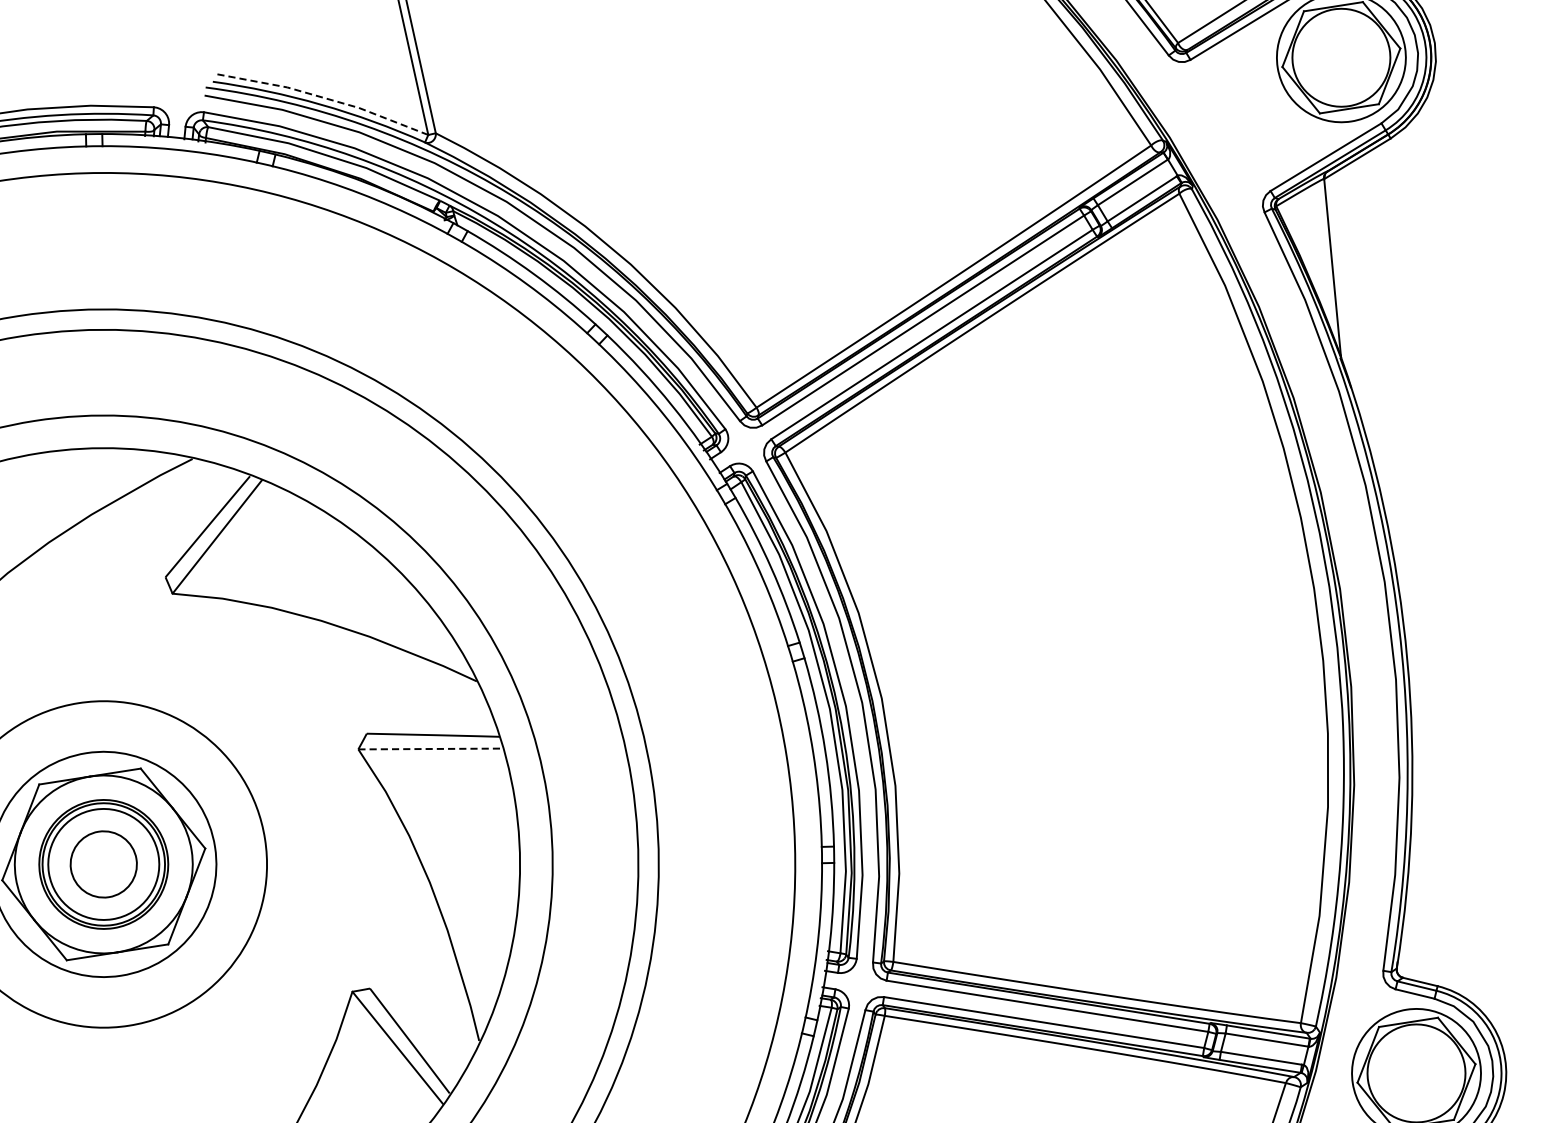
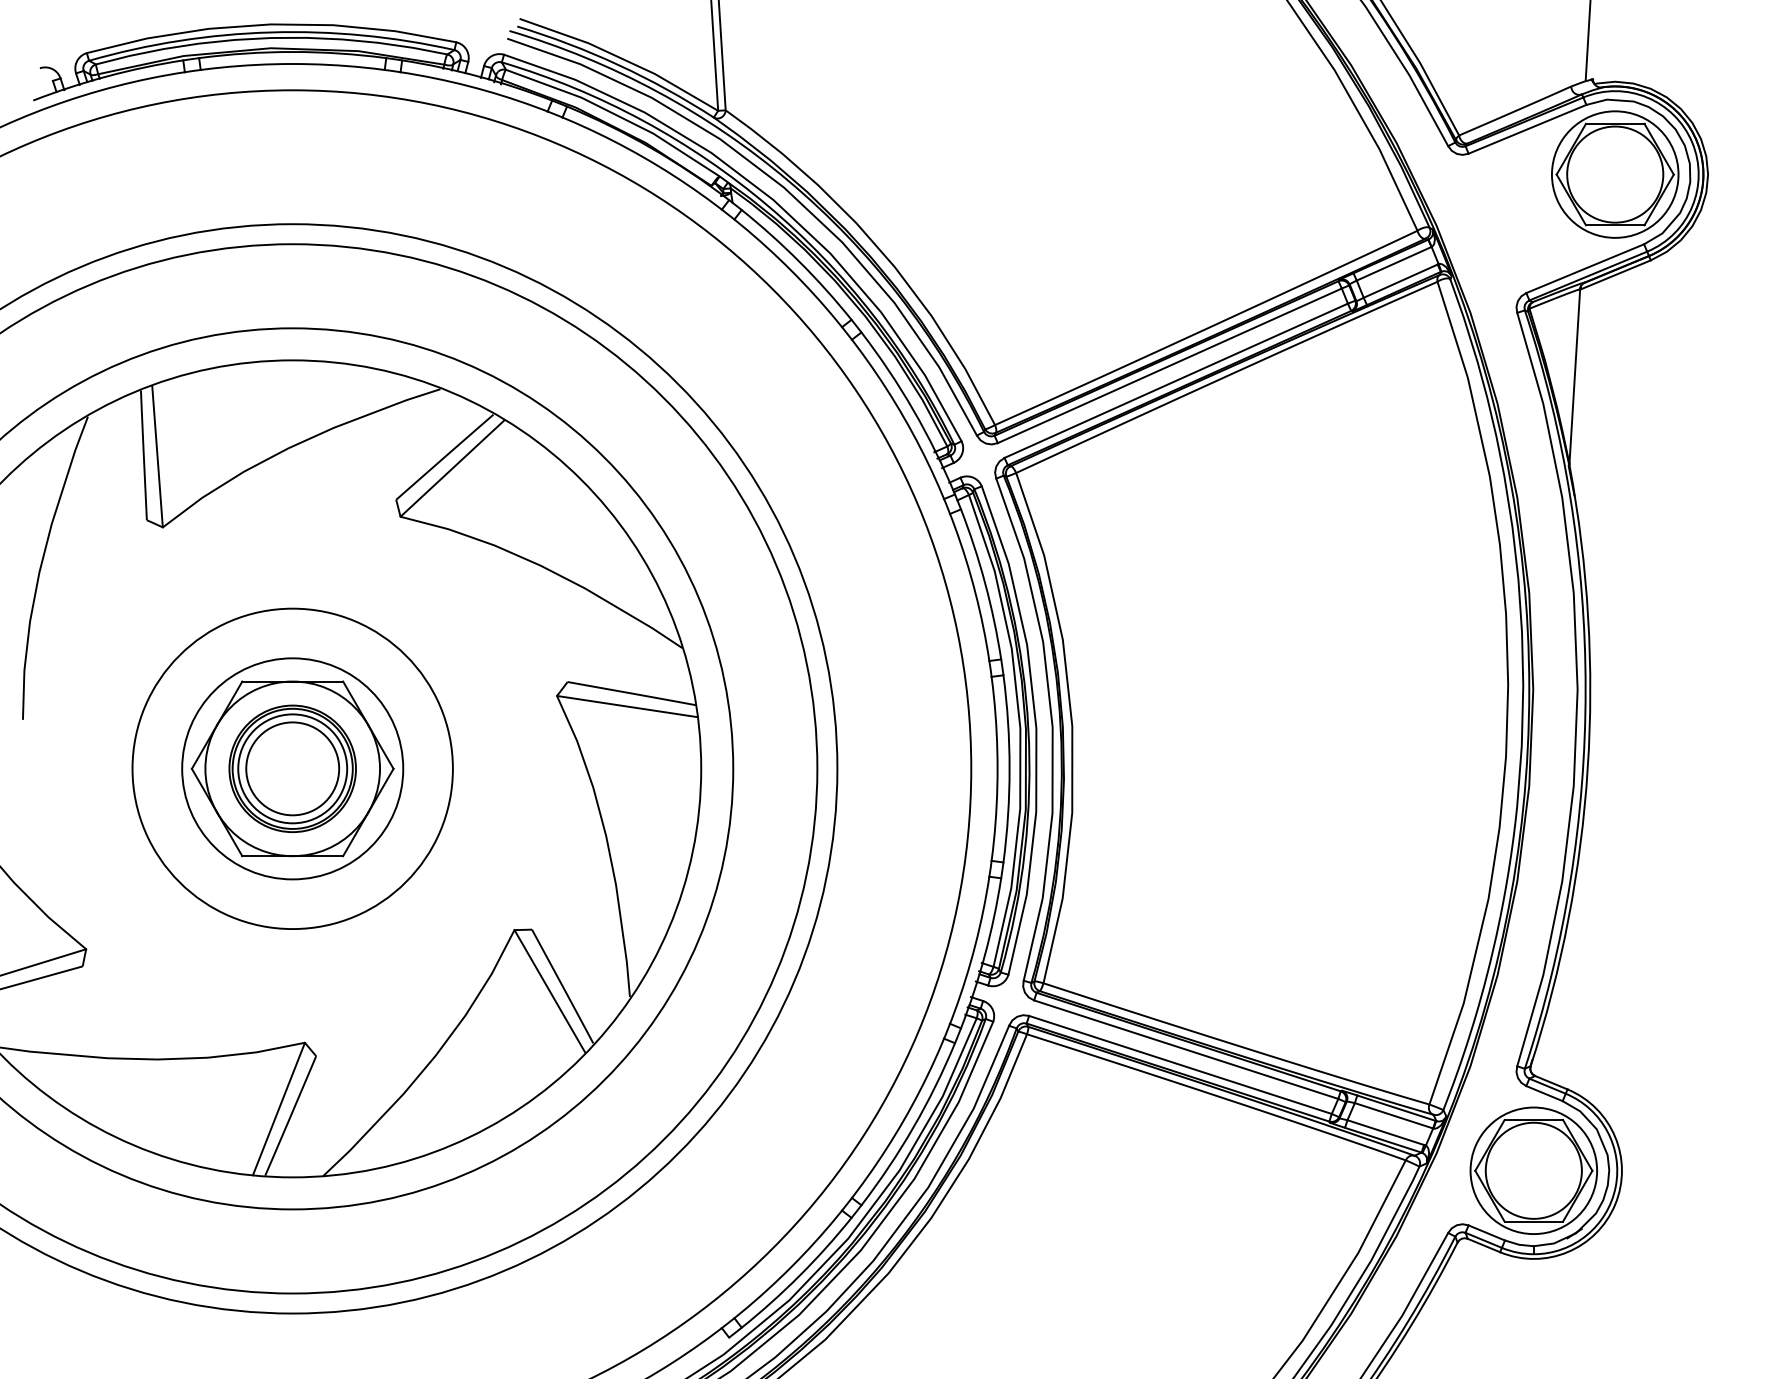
line: (322, 97) -> (621, 58), dashed -> solid
line: (430, 748) -> (627, 706), dashed -> solid
circle: (103, 864) -> (292, 768), size x1.43

